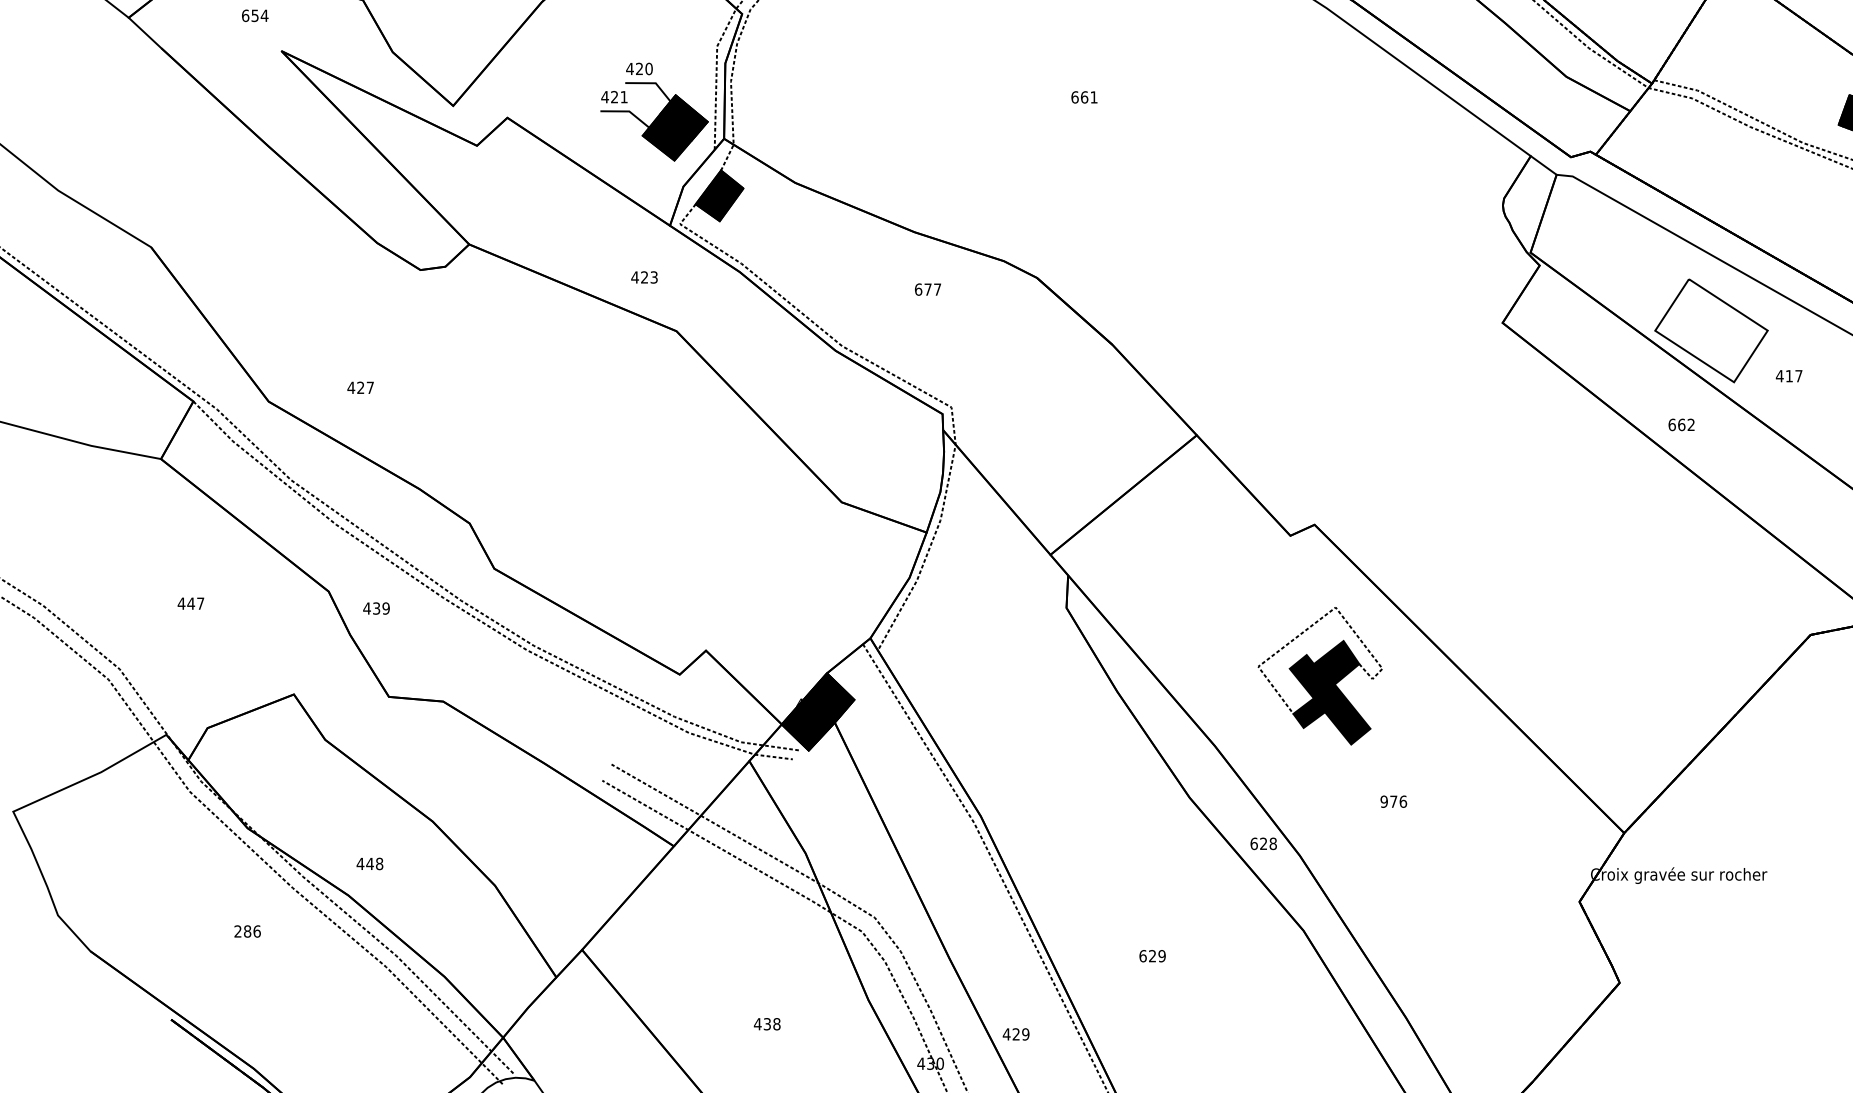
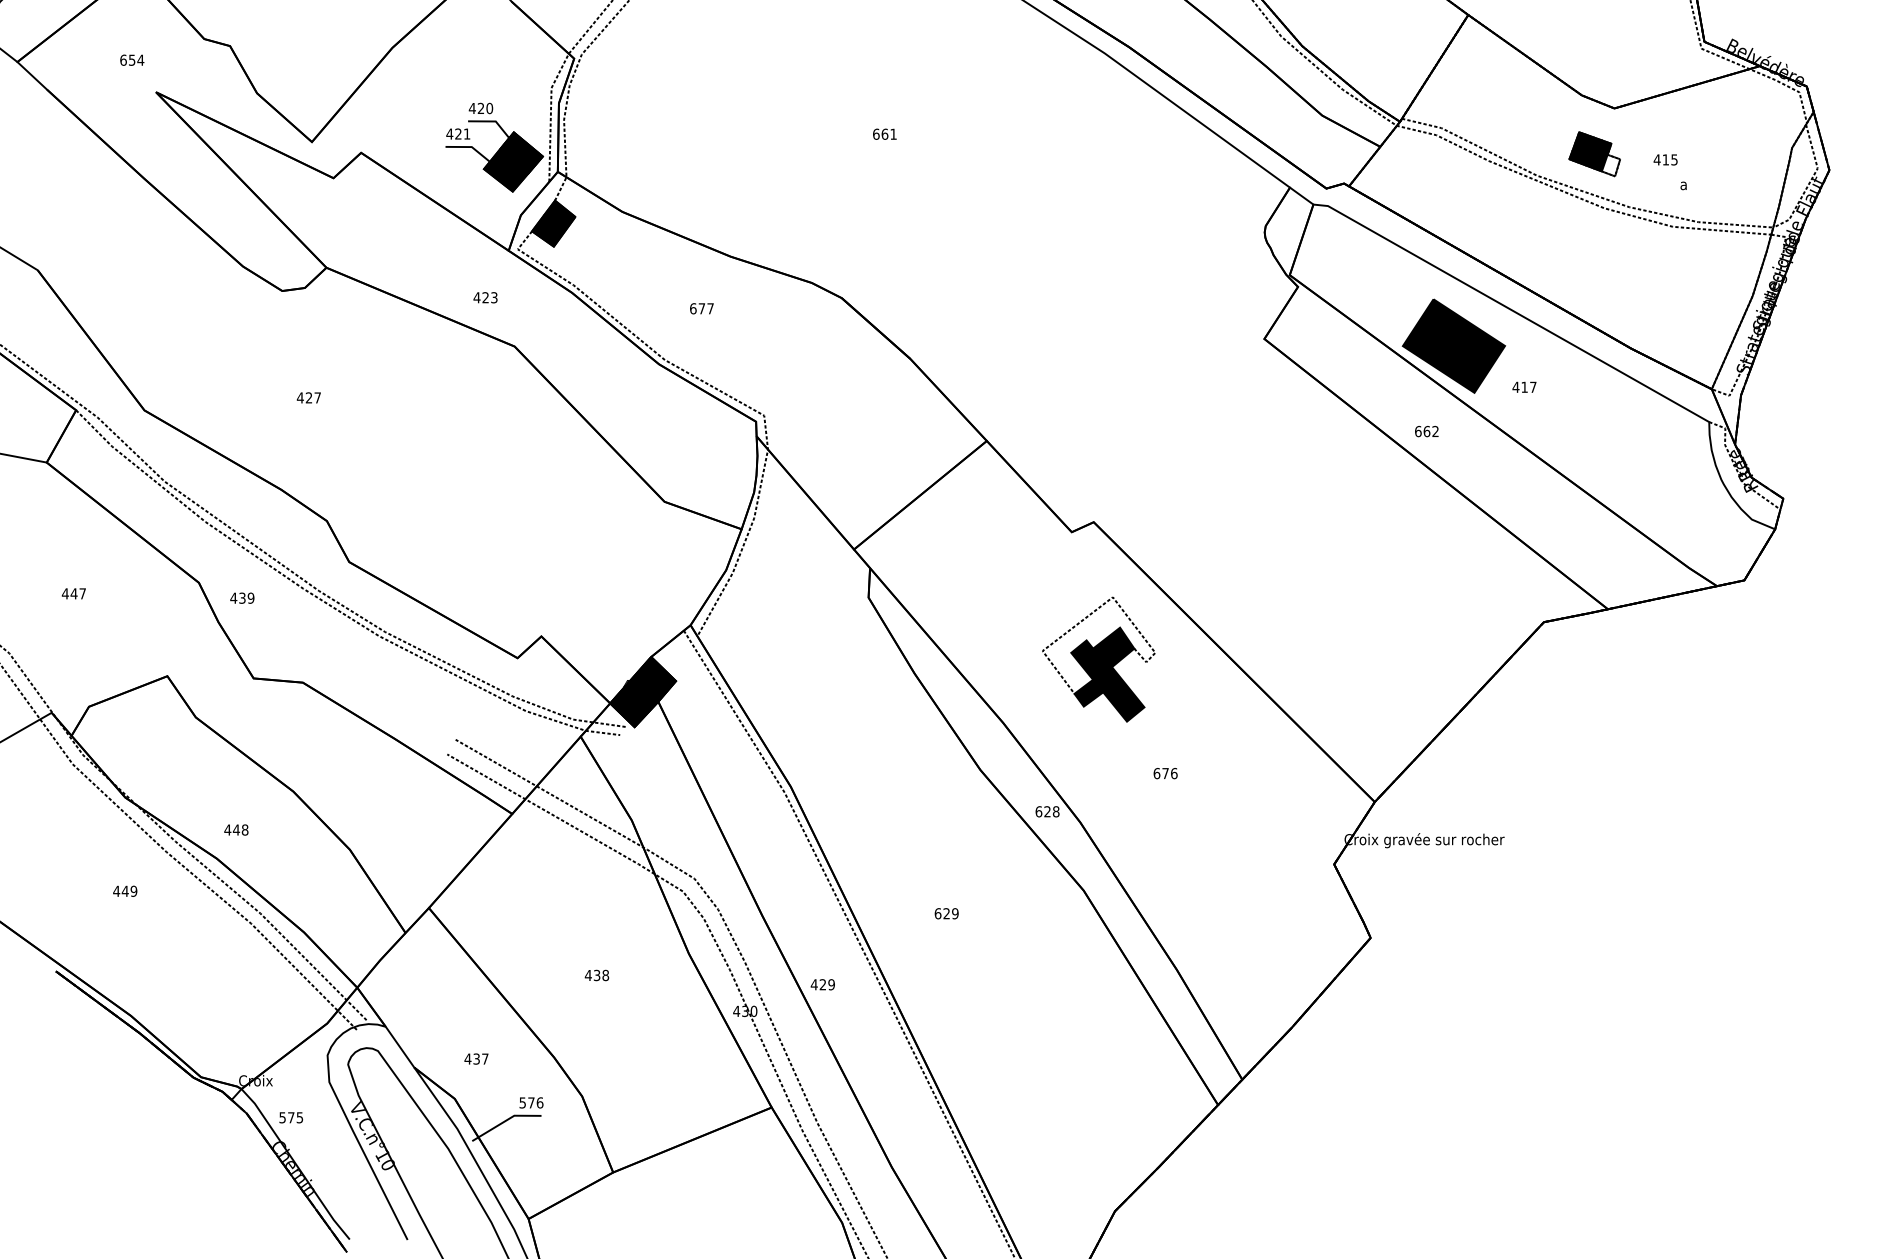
text: (927, 289) -> (701, 308), moved
fill: (1710, 330) -> (1453, 345), added
text: (360, 387) -> (308, 397), moved
text: (1383, 801) -> (1156, 773), 976 -> 676
text: (247, 930) -> (125, 890), 286 -> 449

